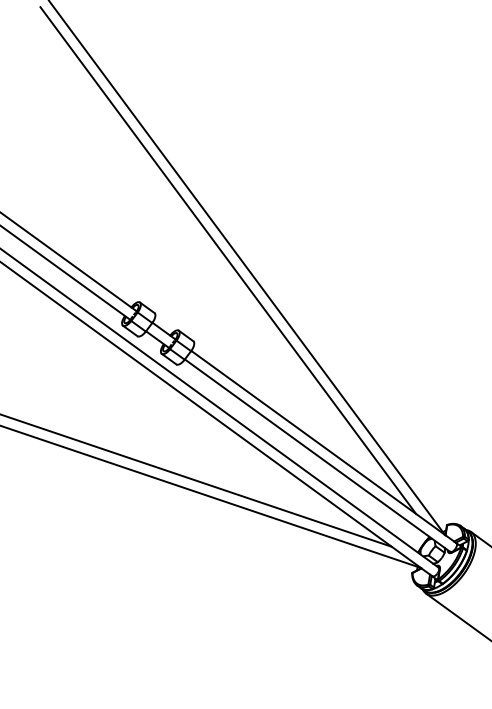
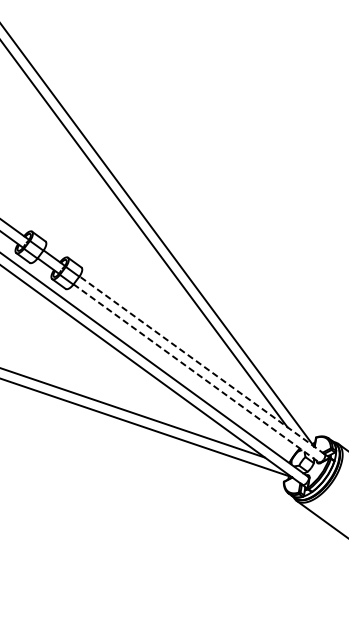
line: (323, 447) -> (201, 365), solid -> dashed
line: (317, 455) -> (196, 373), solid -> dashed

